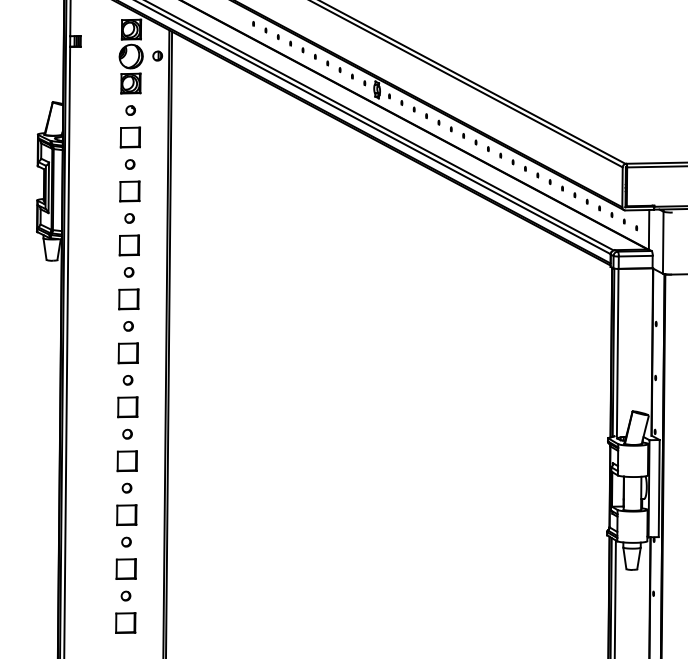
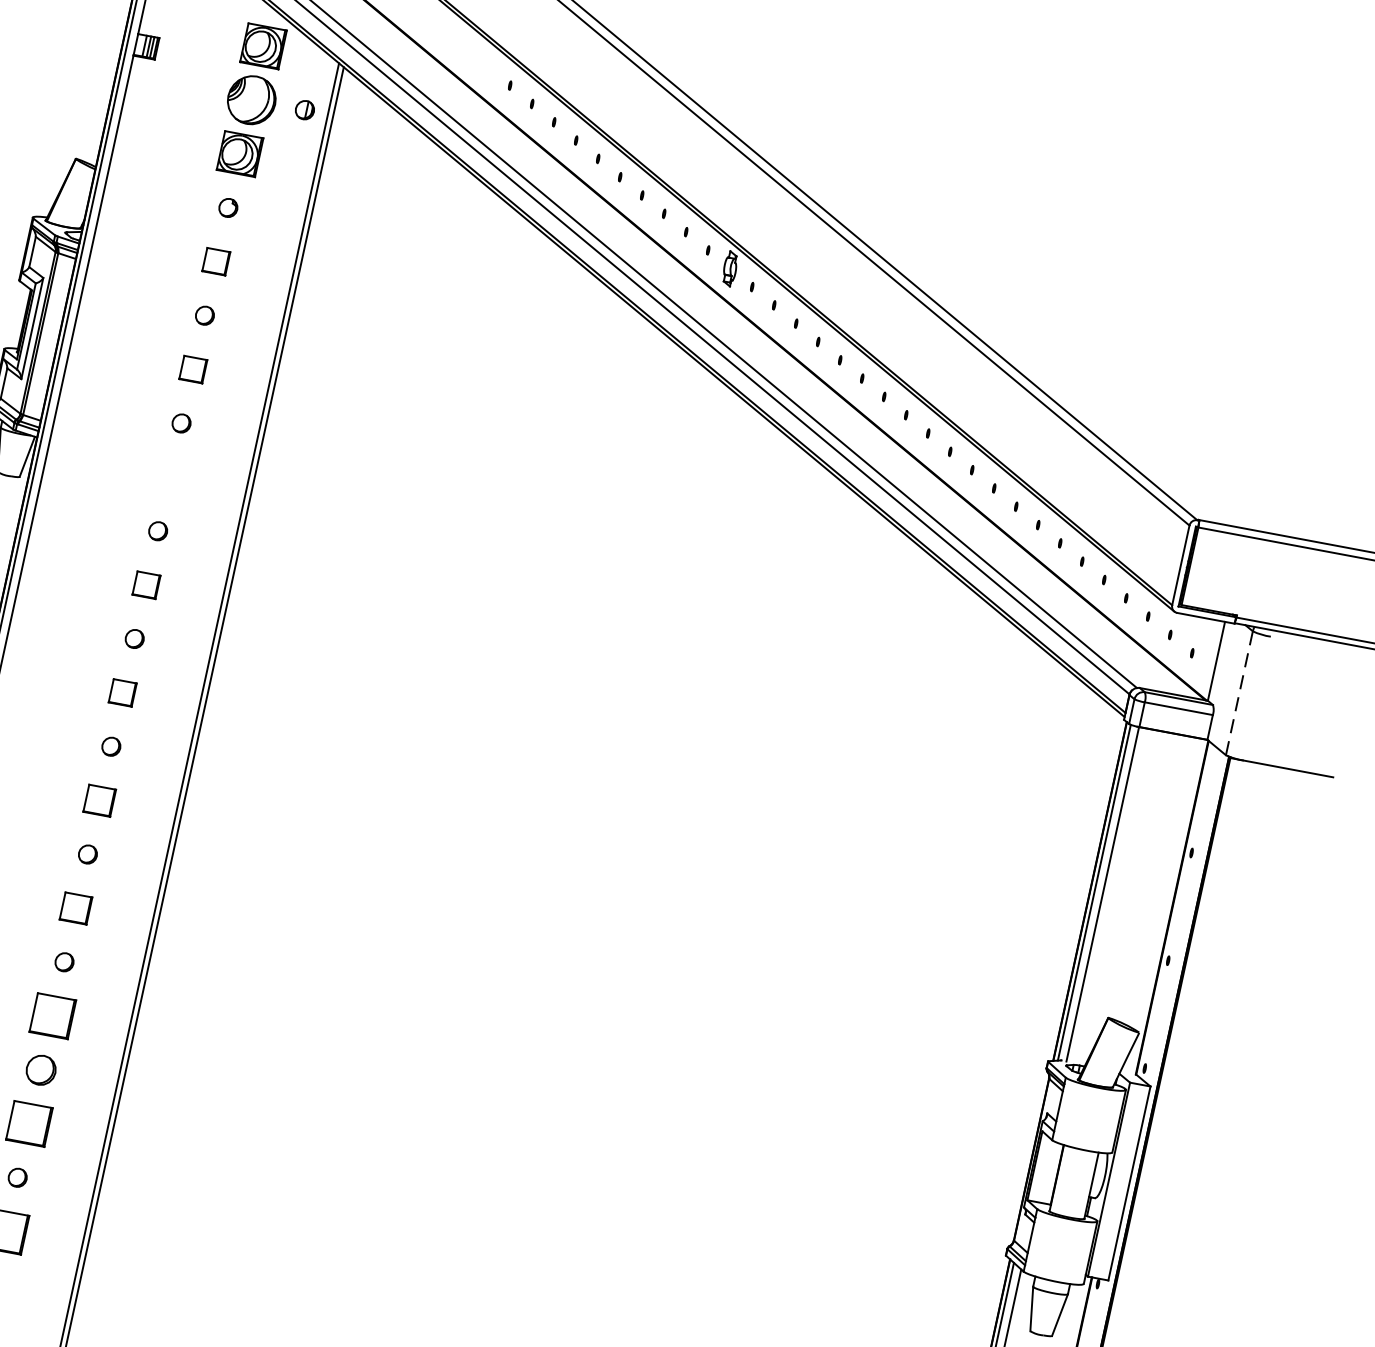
part: (129, 137) -> (214, 261), size x0.6
part: (129, 191) -> (192, 369), size x0.6
line: (663, 243) -> (1239, 694), solid -> dashed
part: (128, 245) -> (168, 477), removed
part: (128, 299) -> (145, 585), size x0.6
part: (127, 353) -> (121, 692), size x0.6
part: (127, 407) -> (98, 800), size x0.7
part: (126, 461) -> (74, 908), size x0.7
part: (126, 541) -> (41, 1068), size x1.6

